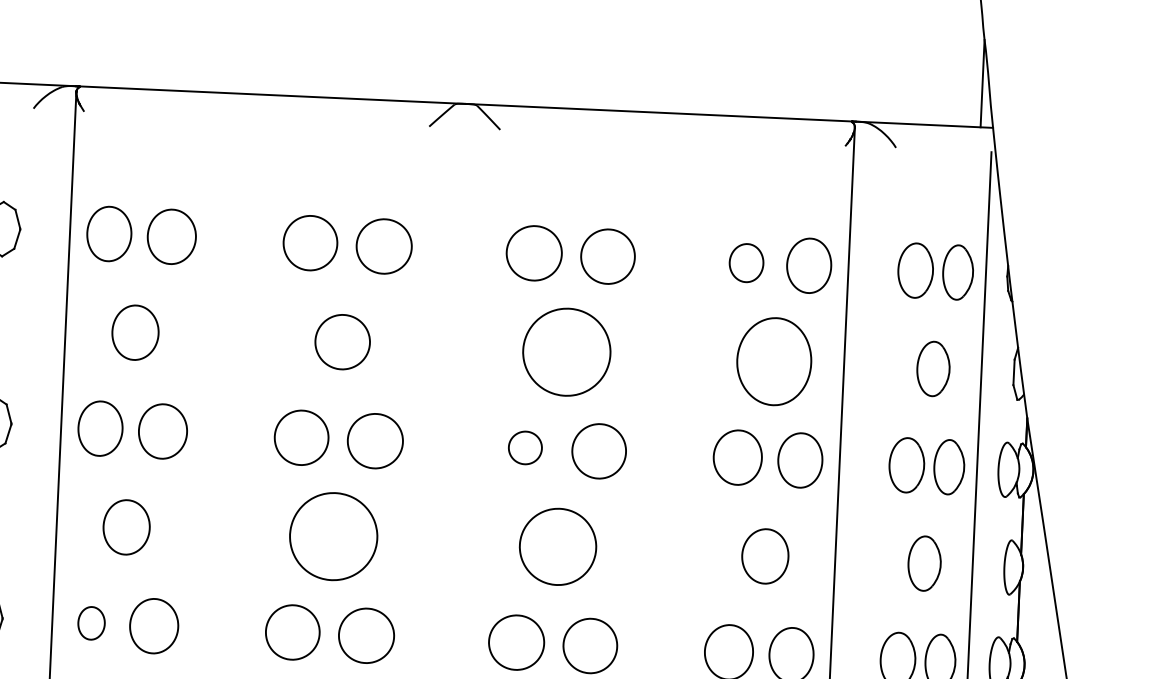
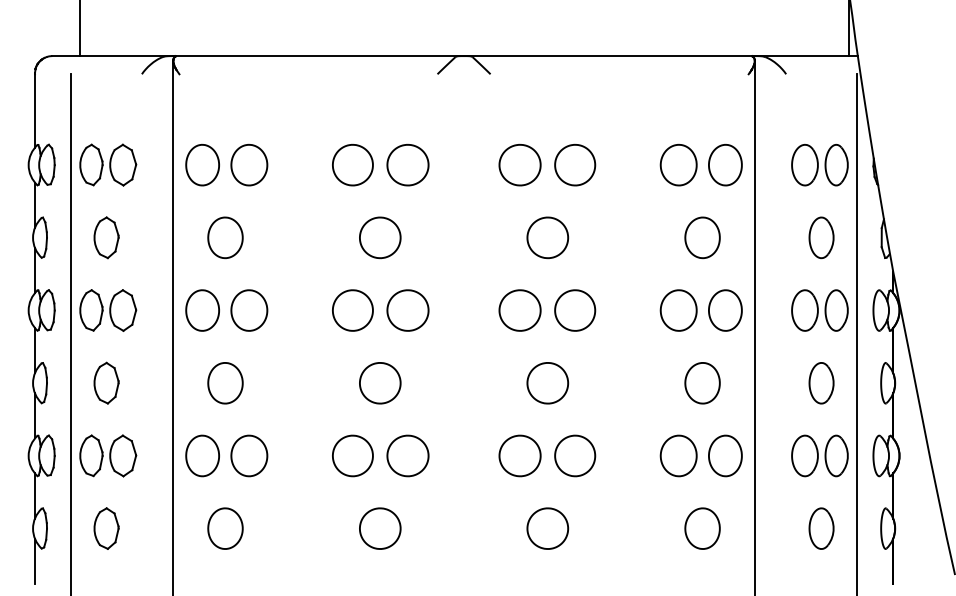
part: (746, 263) -> (678, 165), size x1.43
part: (566, 351) -> (547, 237), size x0.62
part: (774, 361) -> (702, 237), size x0.62
part: (524, 447) -> (519, 310), size x1.67
part: (334, 537) -> (380, 383), size x0.62
part: (557, 547) -> (547, 383), size x0.71
part: (91, 622) -> (202, 455), size x1.67

